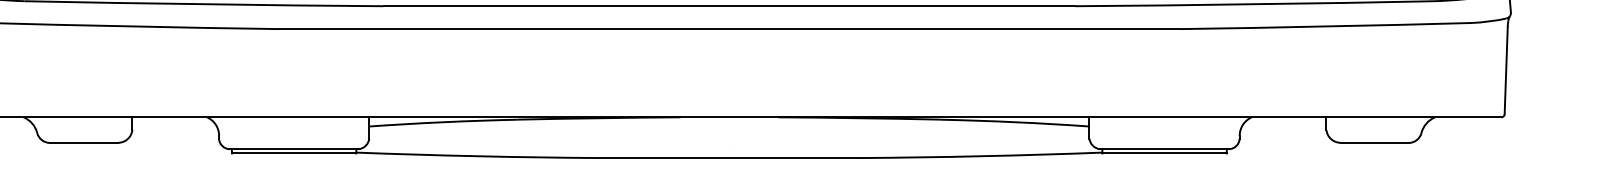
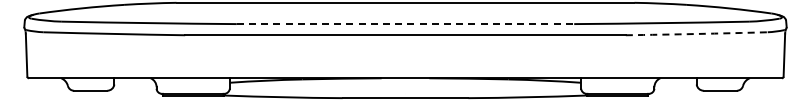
line: (729, 7) -> (405, 24), solid -> dashed
arc: (1326, 25) -> (696, 33), solid -> dashed

